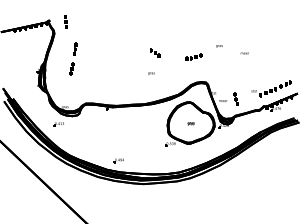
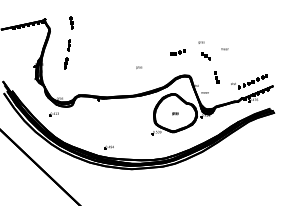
part: (65, 21) -> (71, 22), moved
part: (155, 52) -> (206, 55), moved
part: (235, 98) -> (216, 76), moved

